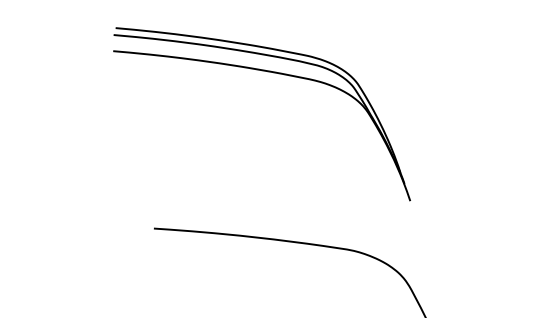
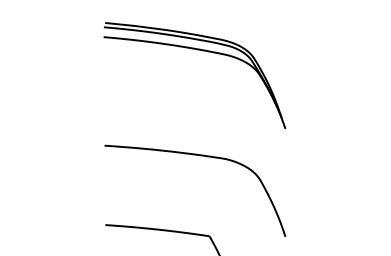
part: (266, 72) -> (197, 50), moved

